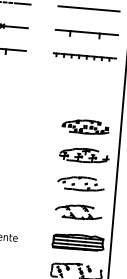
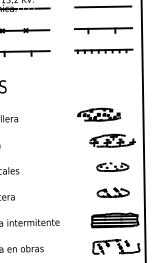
part: (86, 126) -> (99, 114), moved
part: (80, 183) -> (111, 166), size x0.7
part: (78, 211) -> (112, 192), size x0.7

